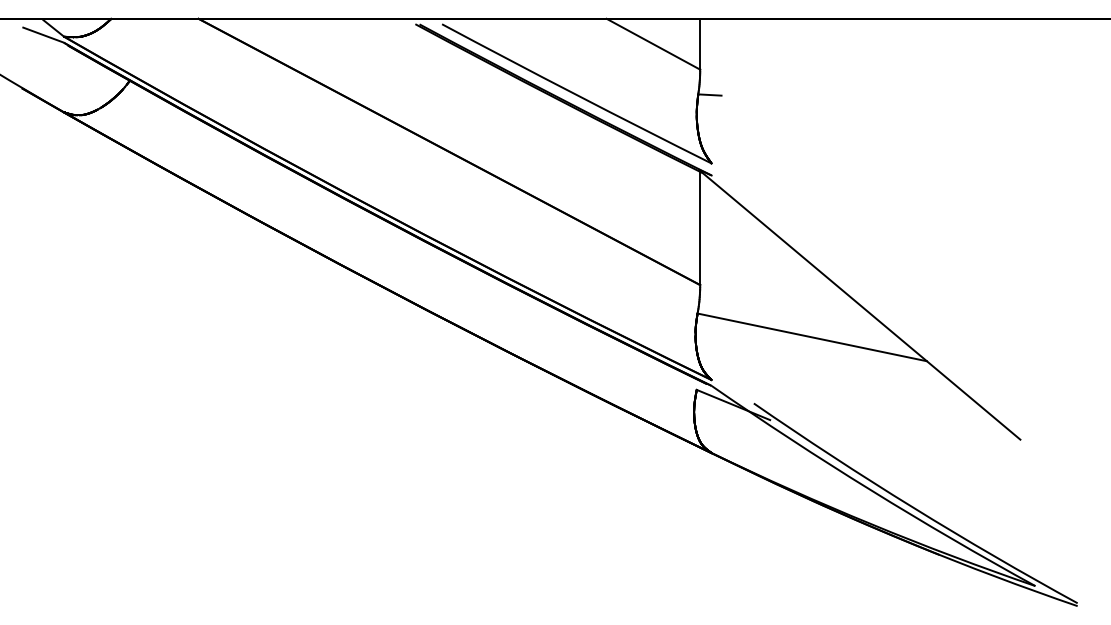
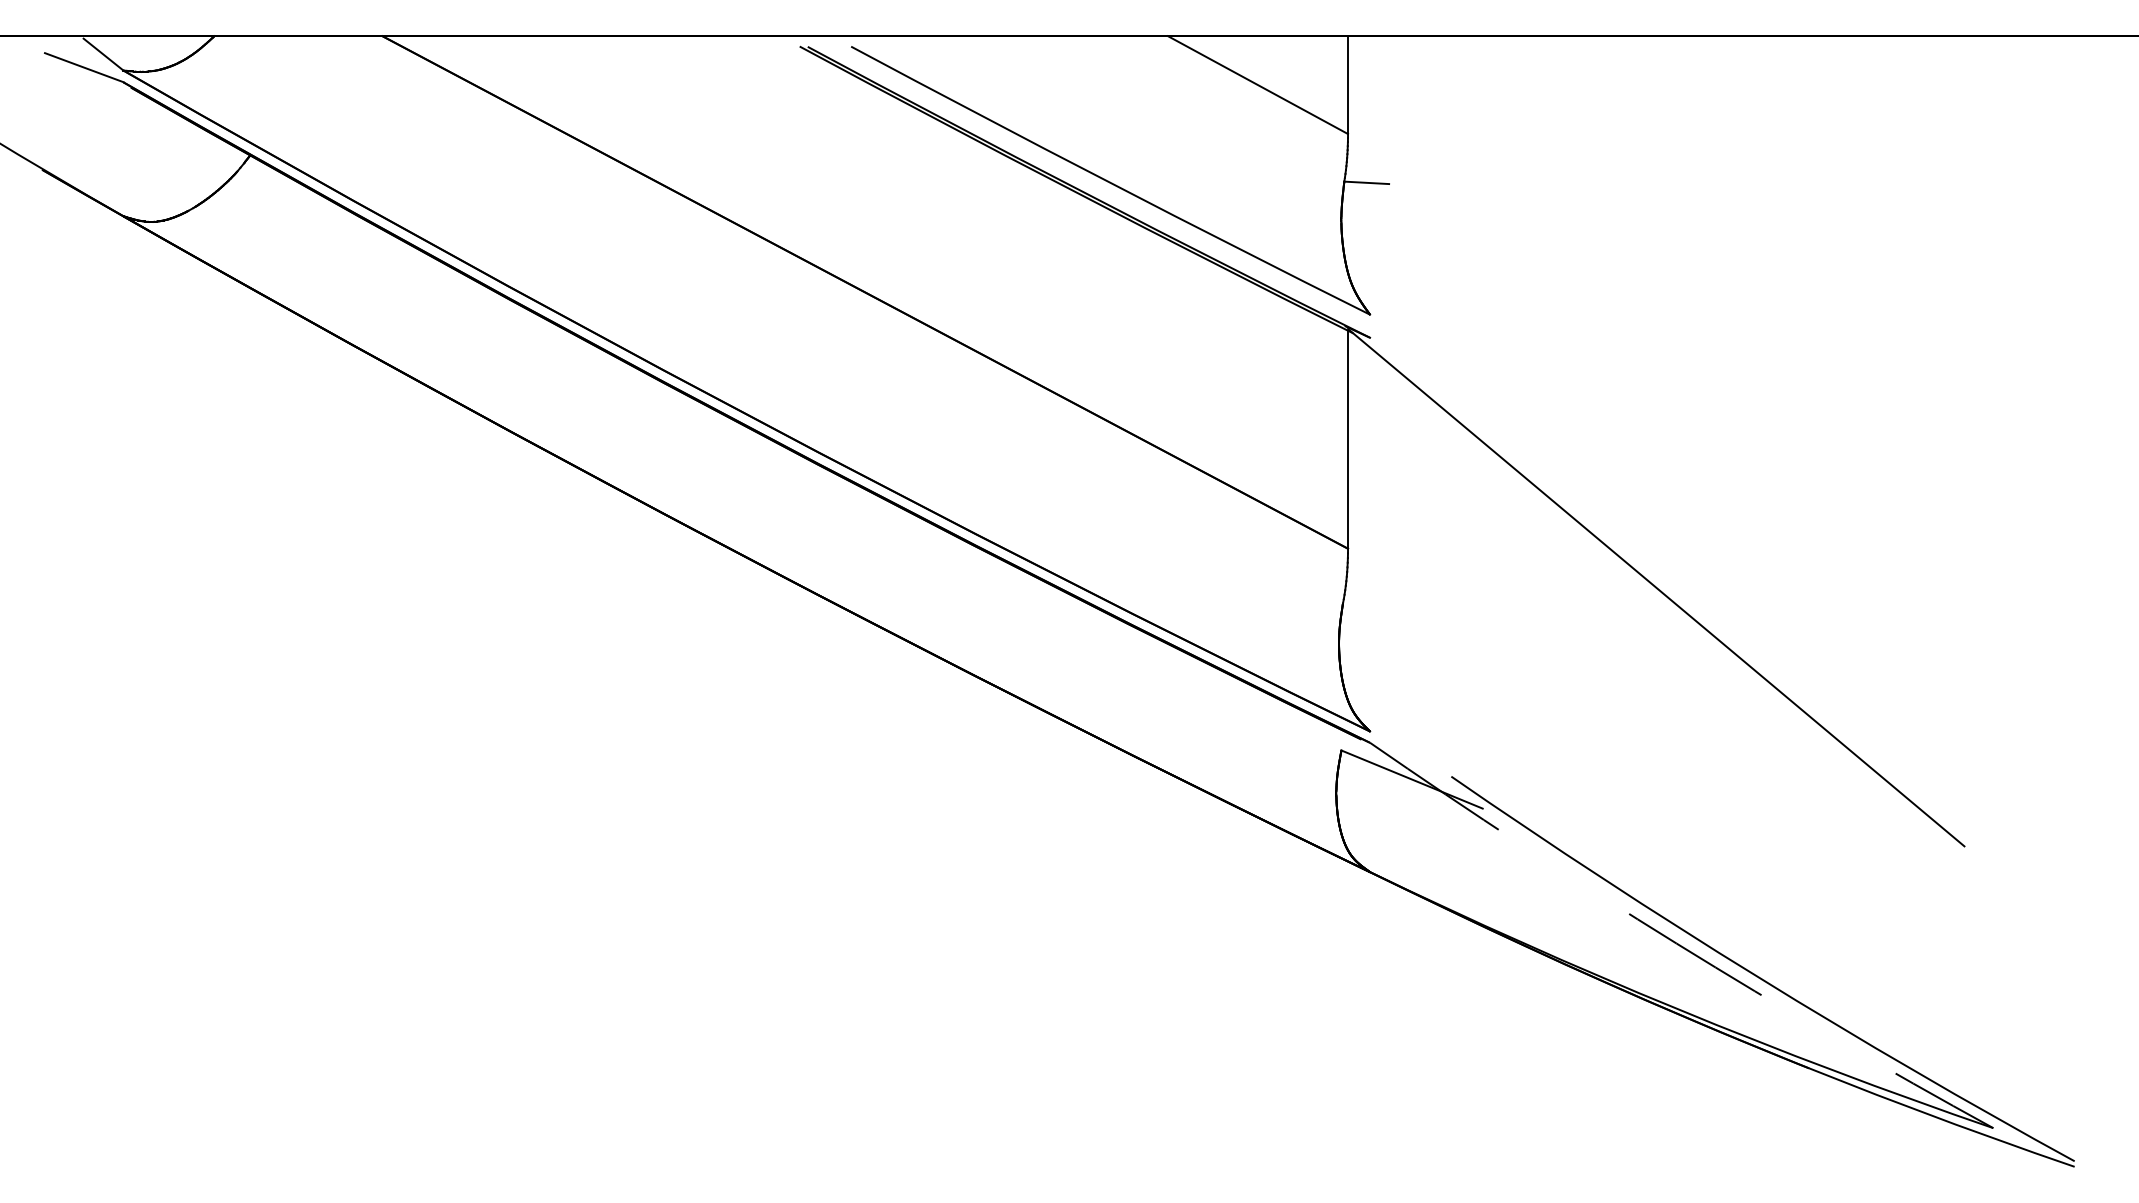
line: (811, 337) -> (1562, 649), removed
arc: (870, 490) -> (1675, 944), solid -> dashed

